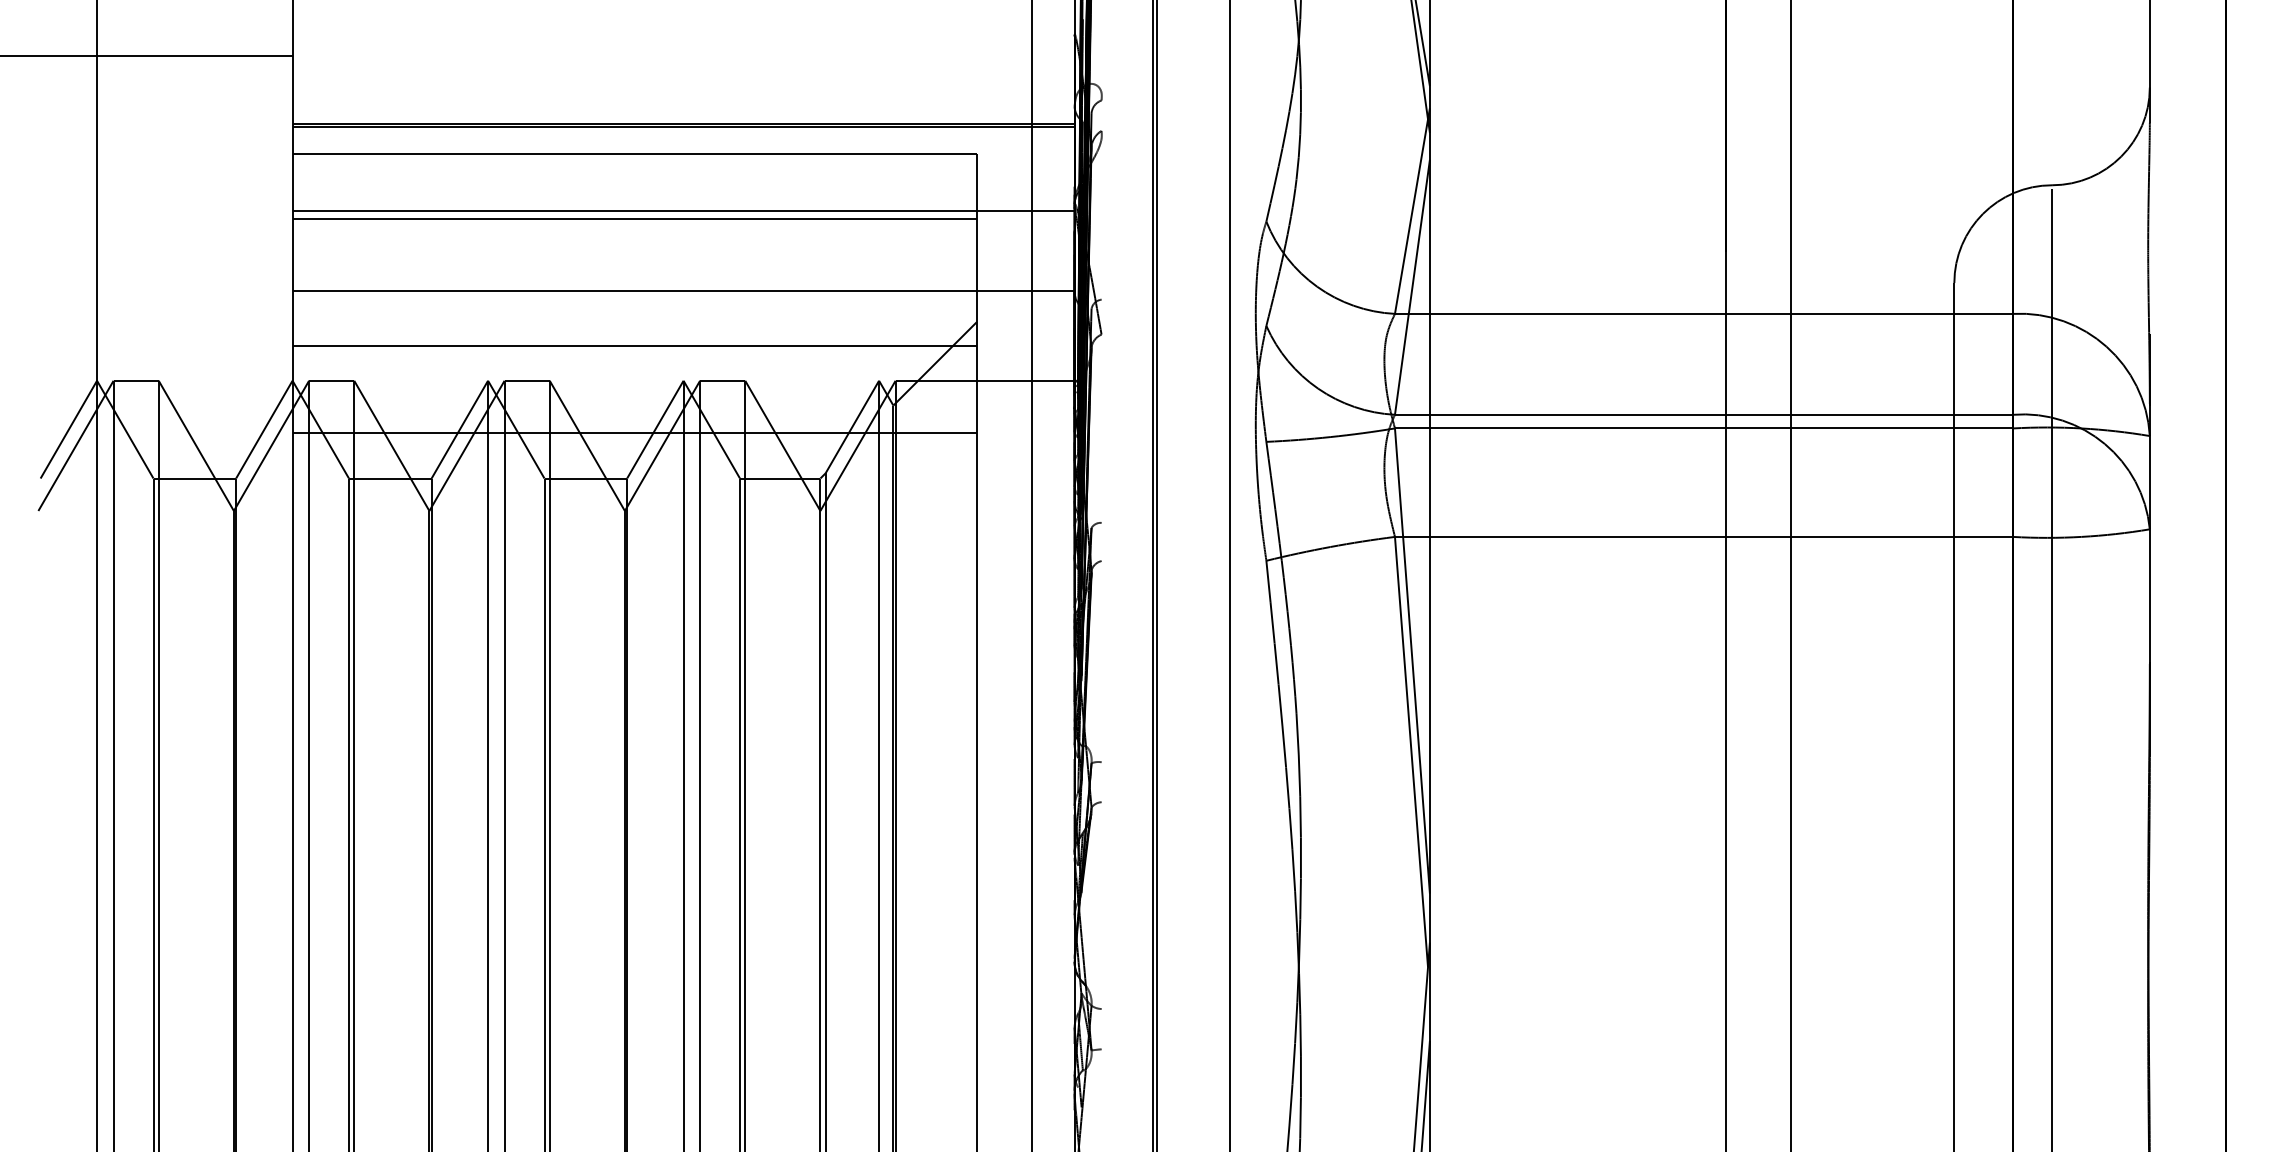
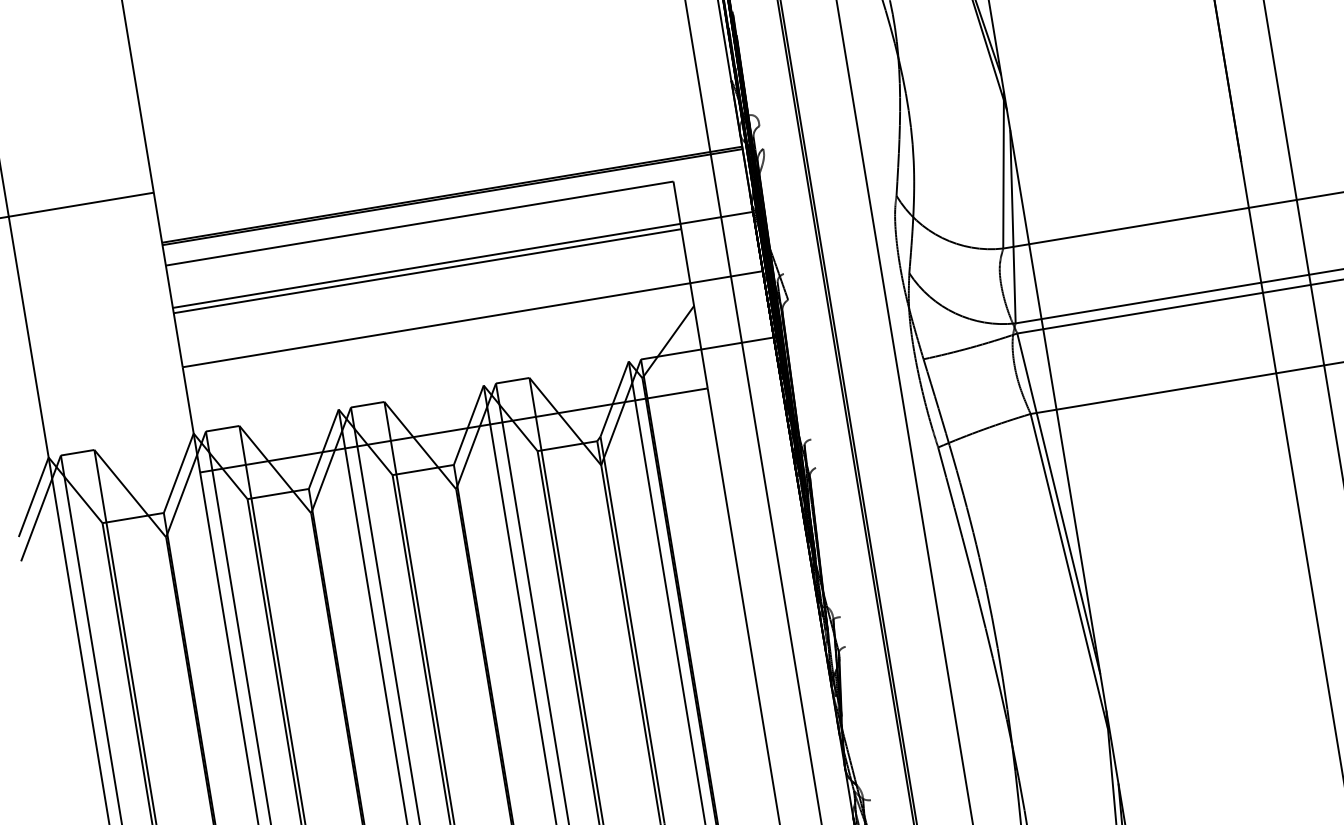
line: (634, 346) -> (443, 366), removed

